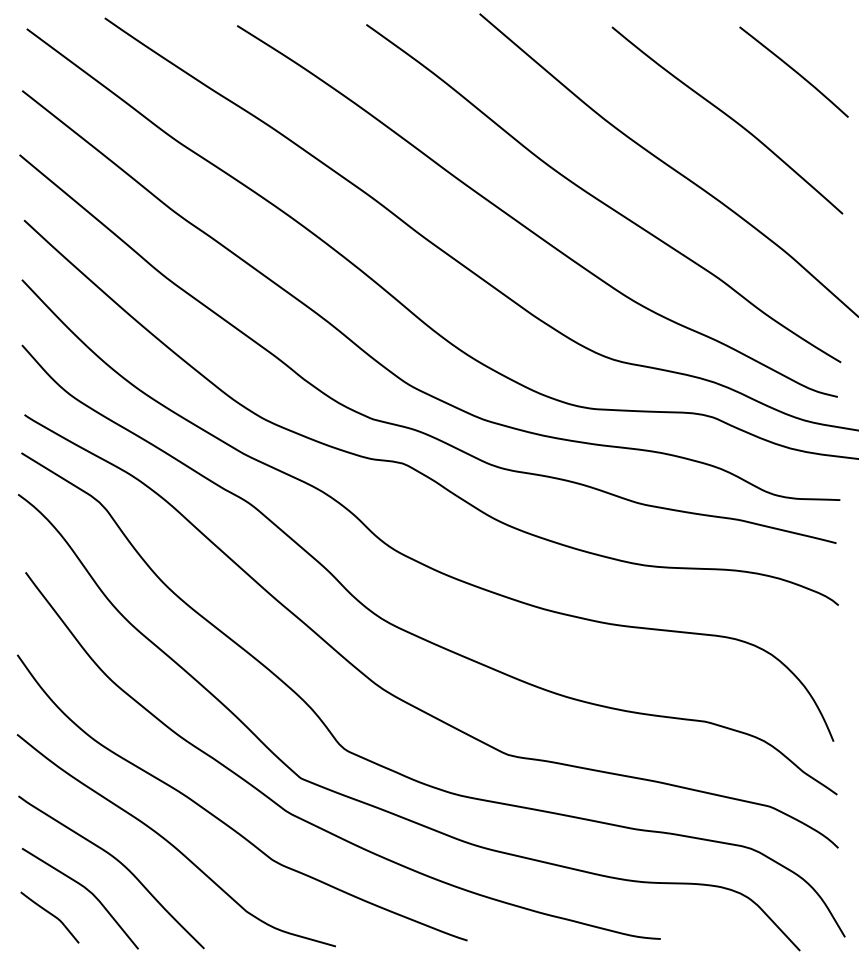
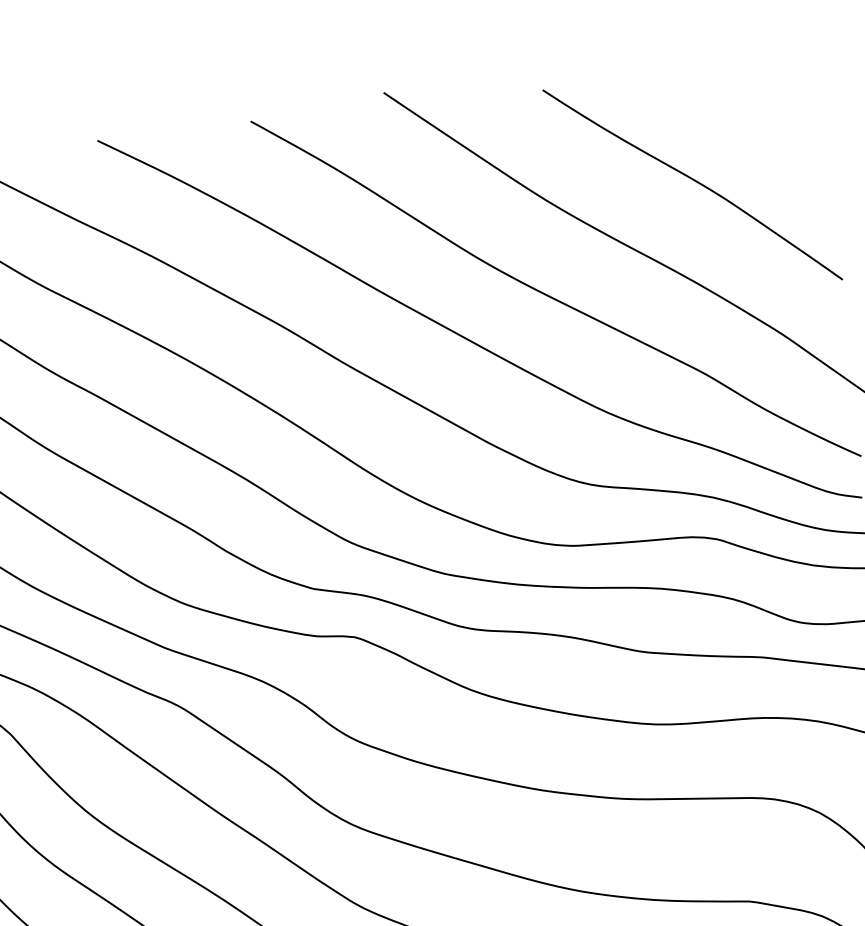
curve: (793, 70) -> (764, 116), removed

